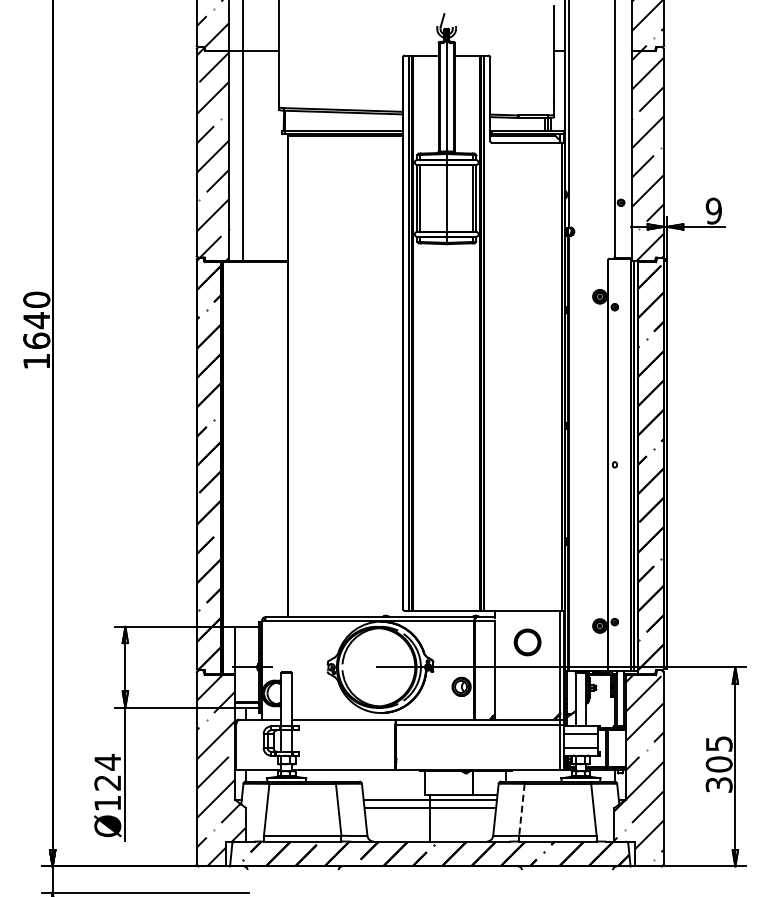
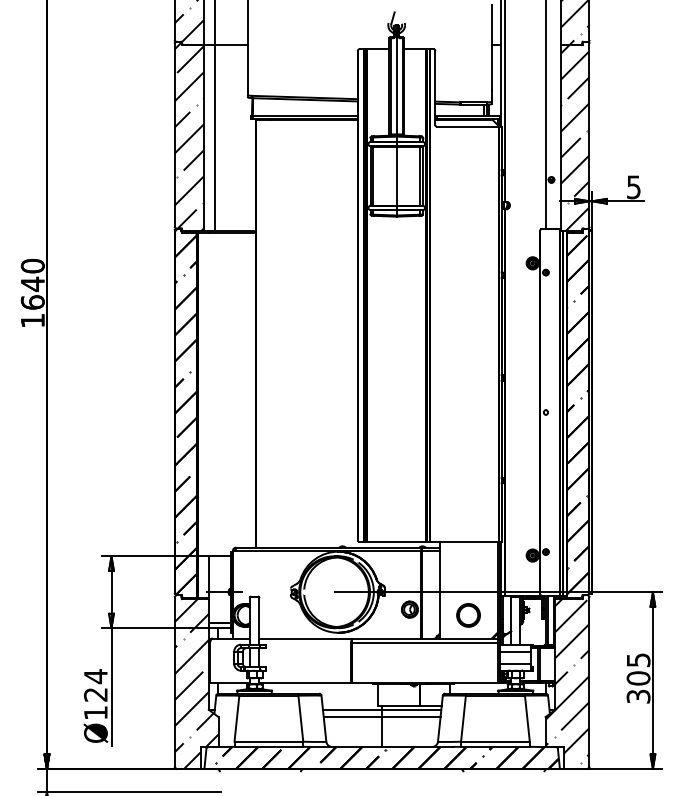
text: (713, 210) -> (633, 186), 9 -> 5
part: (527, 642) -> (468, 615), moved
line: (521, 810) -> (463, 719), dashed -> solid

